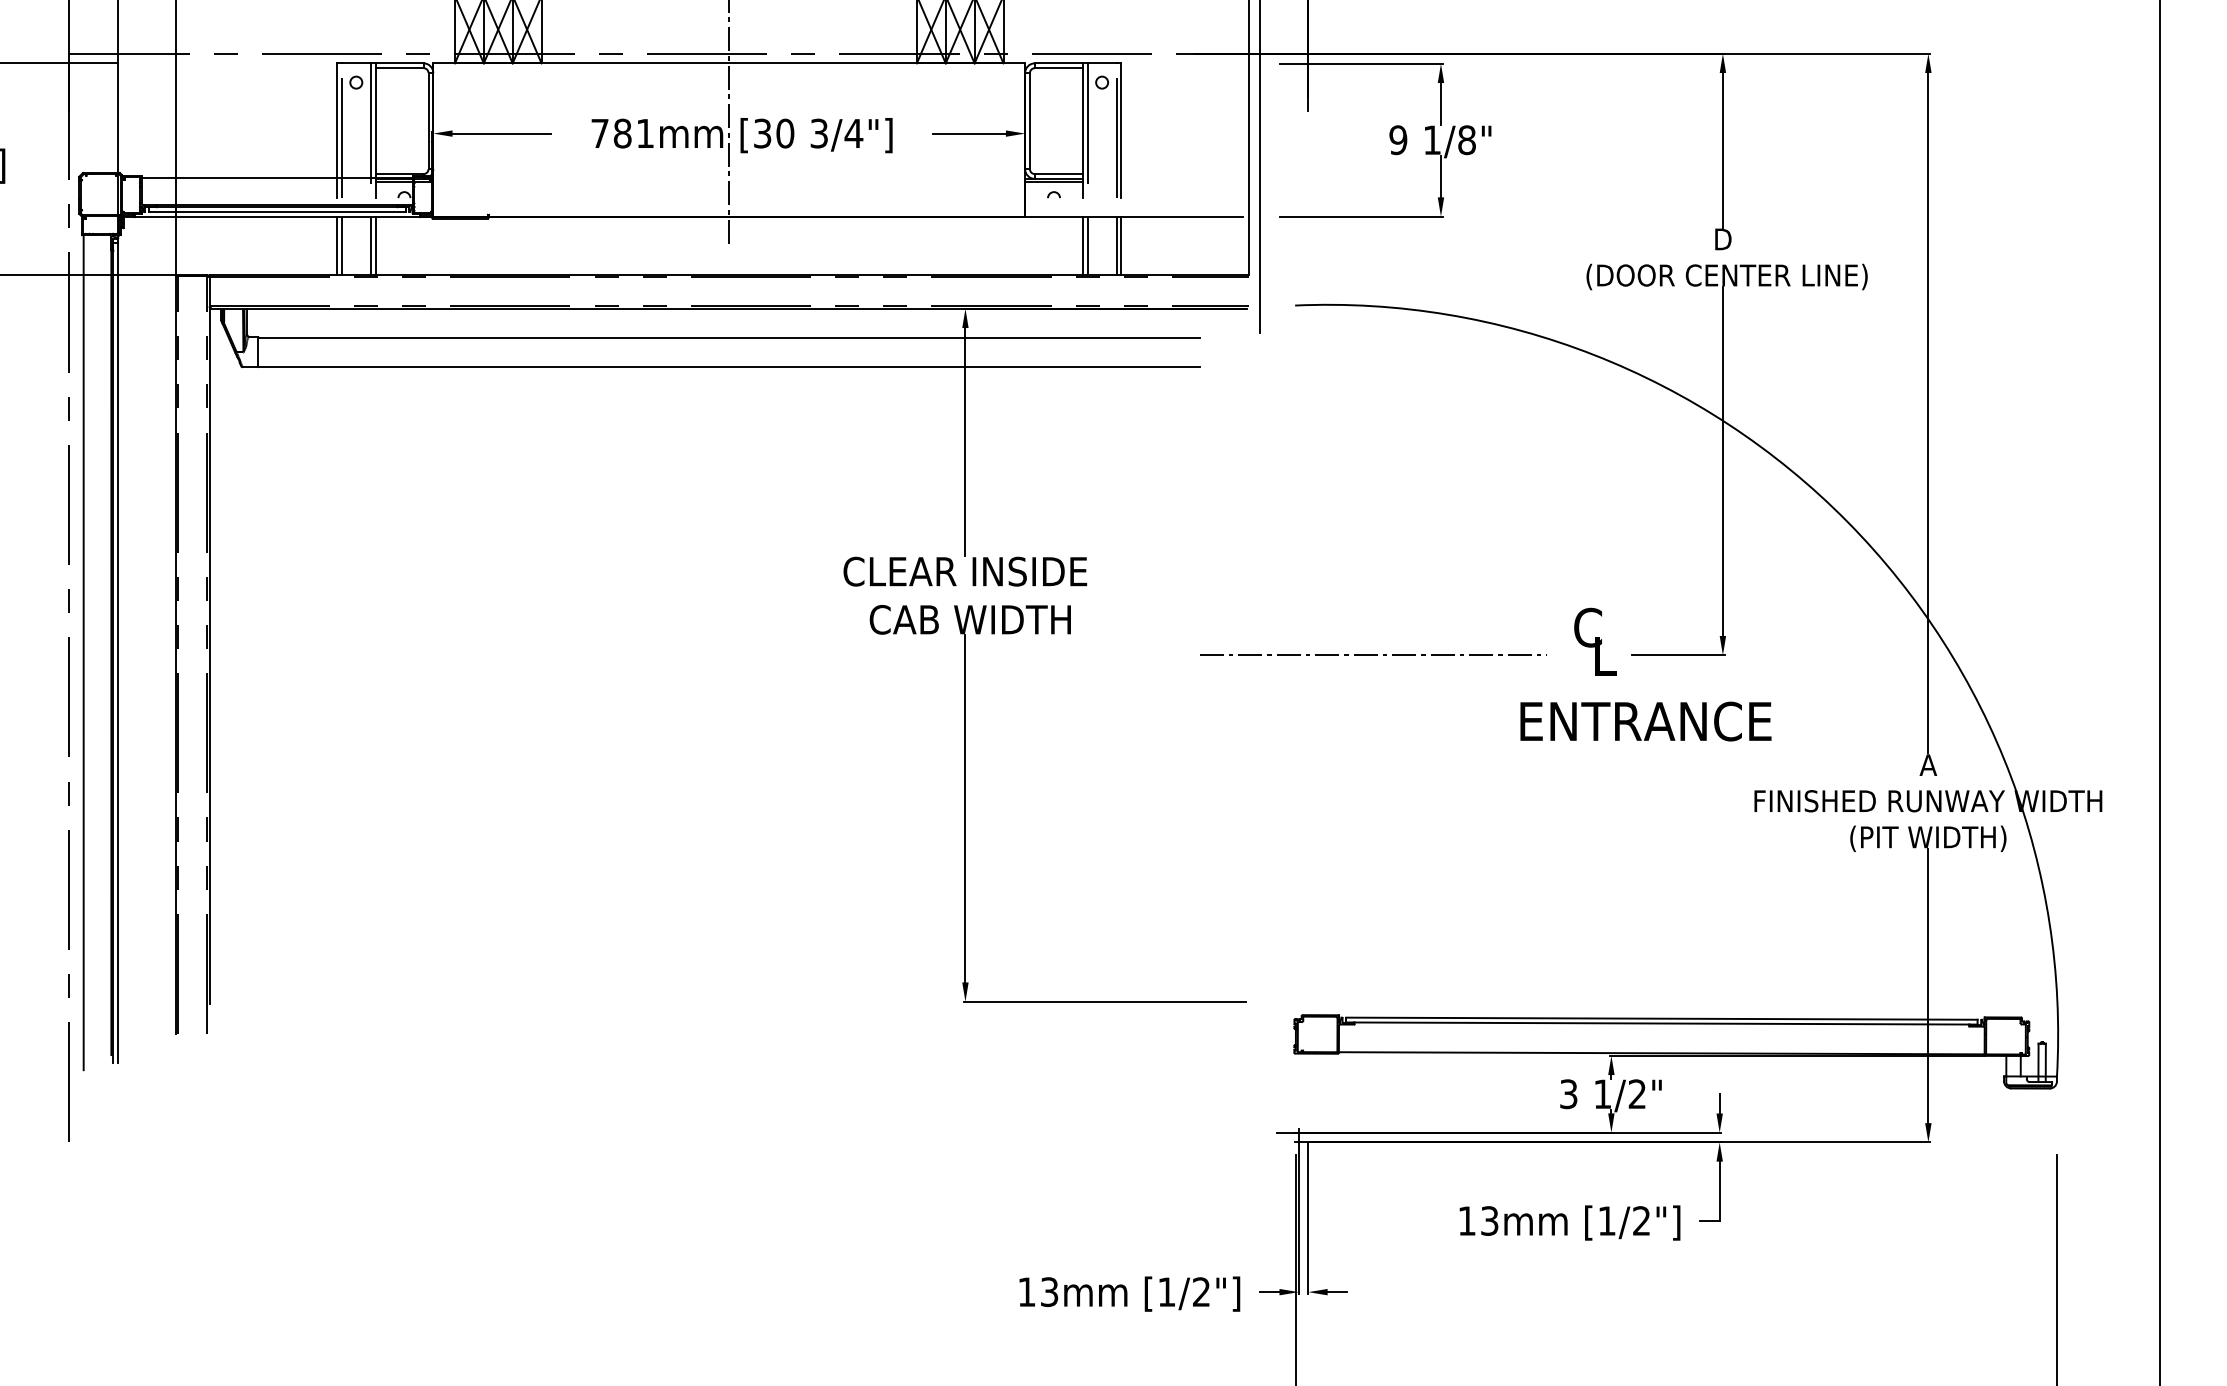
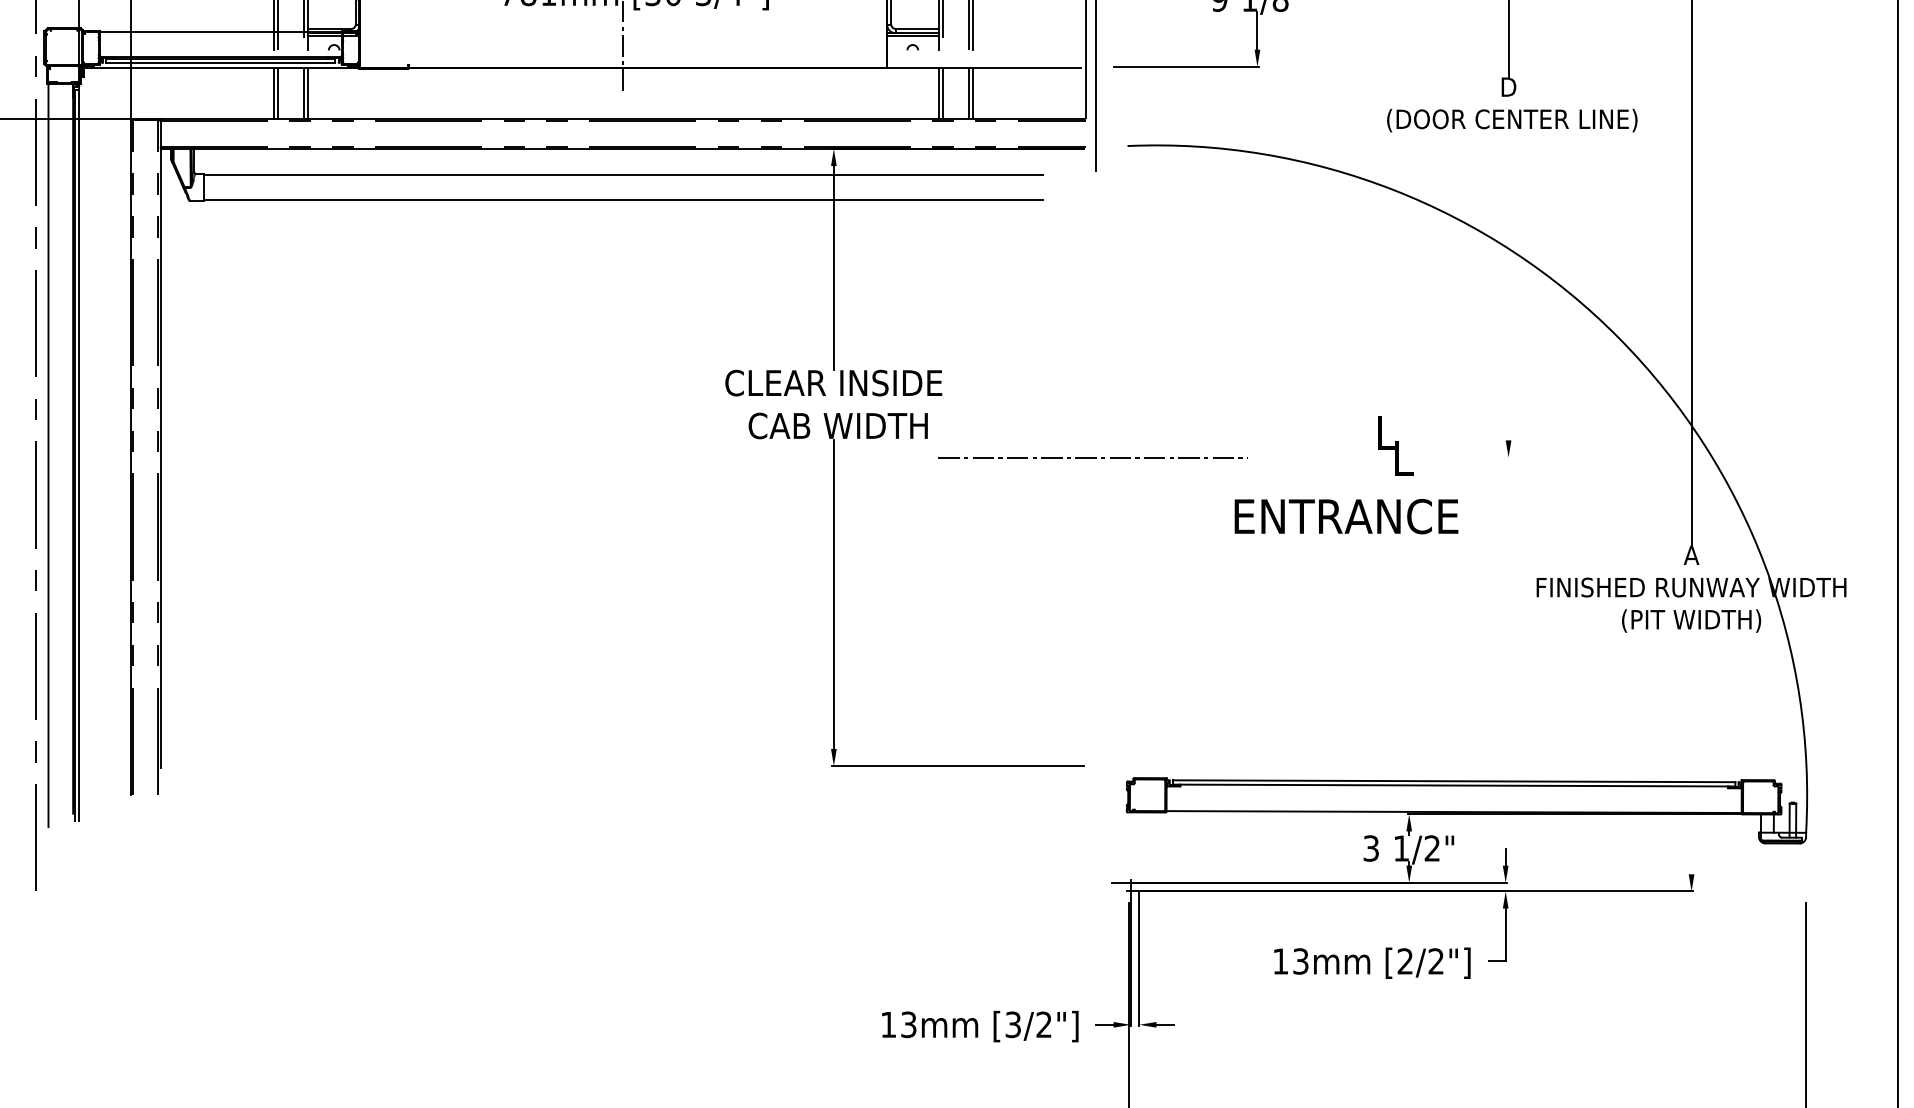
line: (1722, 461) -> (1508, 284), removed
text: (1587, 627) -> (1387, 432), C -> L
line: (1373, 654) -> (1093, 456), moved
line: (1678, 655) -> (1469, 457), removed
text: (1645, 721) -> (1346, 516), moved
line: (1928, 986) -> (1691, 752), removed
text: (1606, 1220) -> (1404, 961), [1/2"] -> [2/2"]
text: (1166, 1292) -> (1012, 1025), [1/2"] -> [3/2"]

